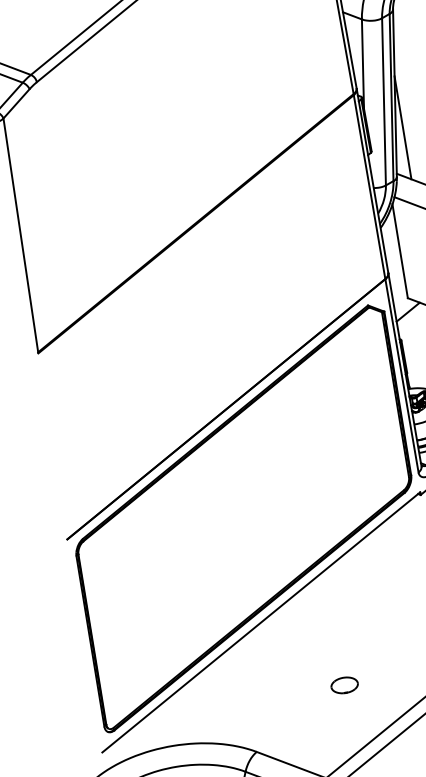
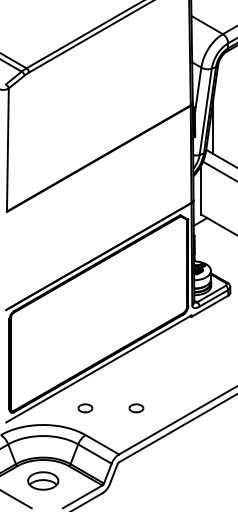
part: (248, 701) -> (85, 408), added

